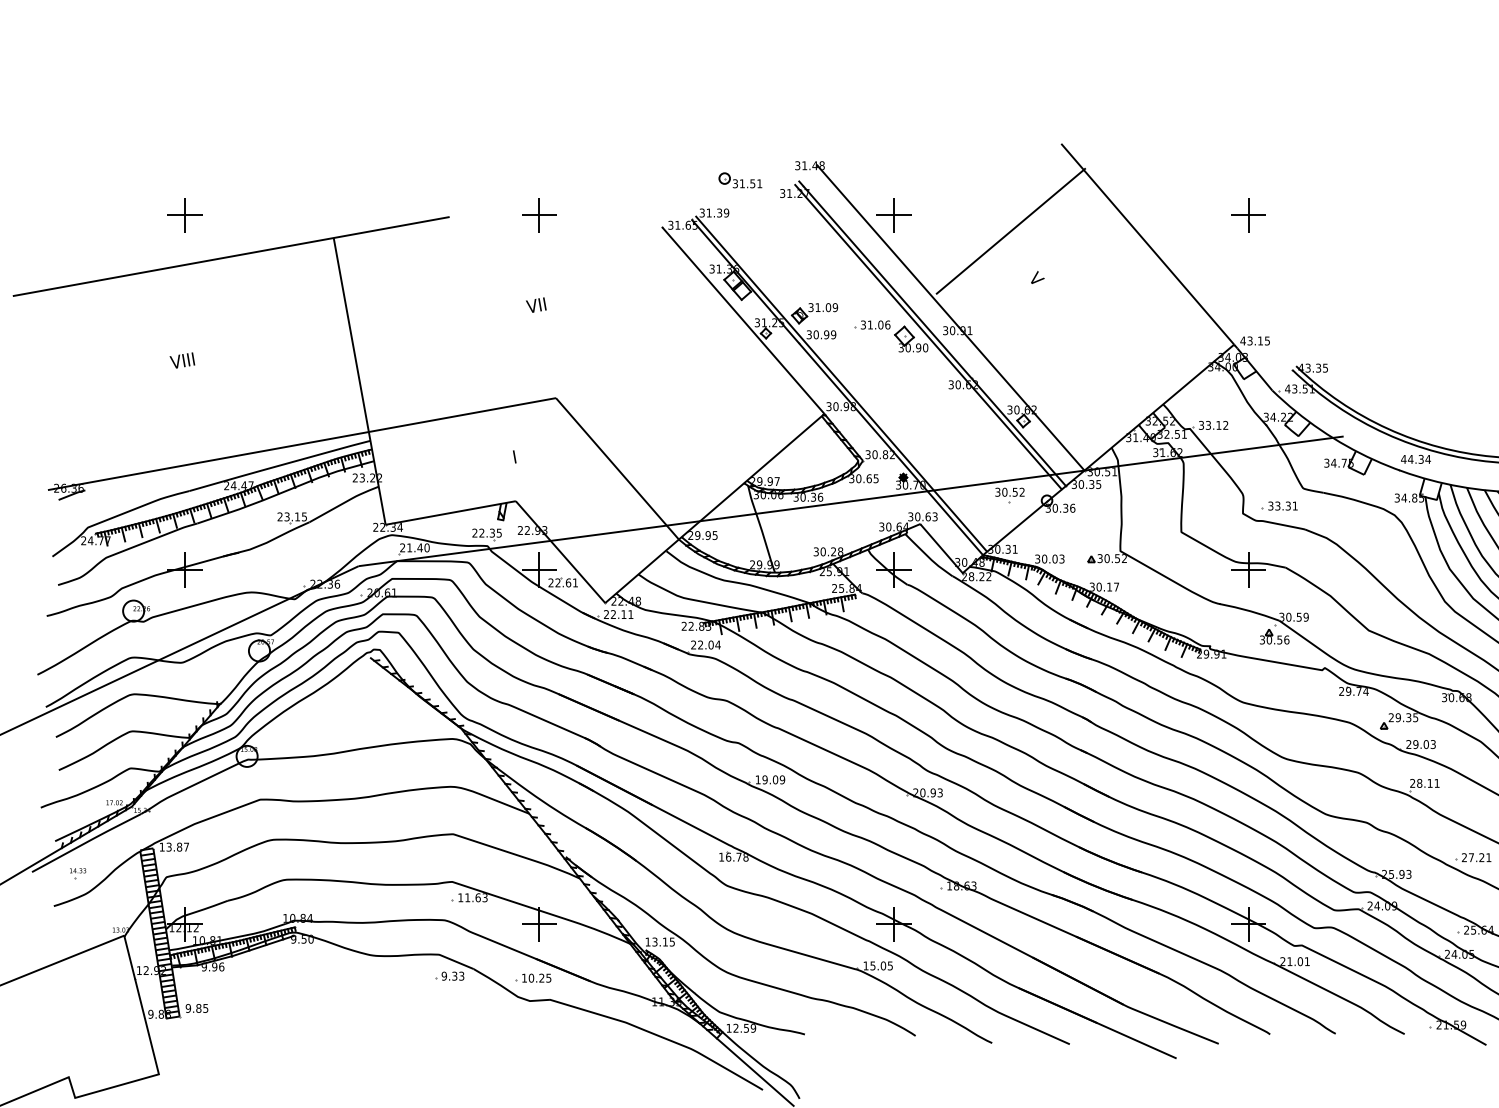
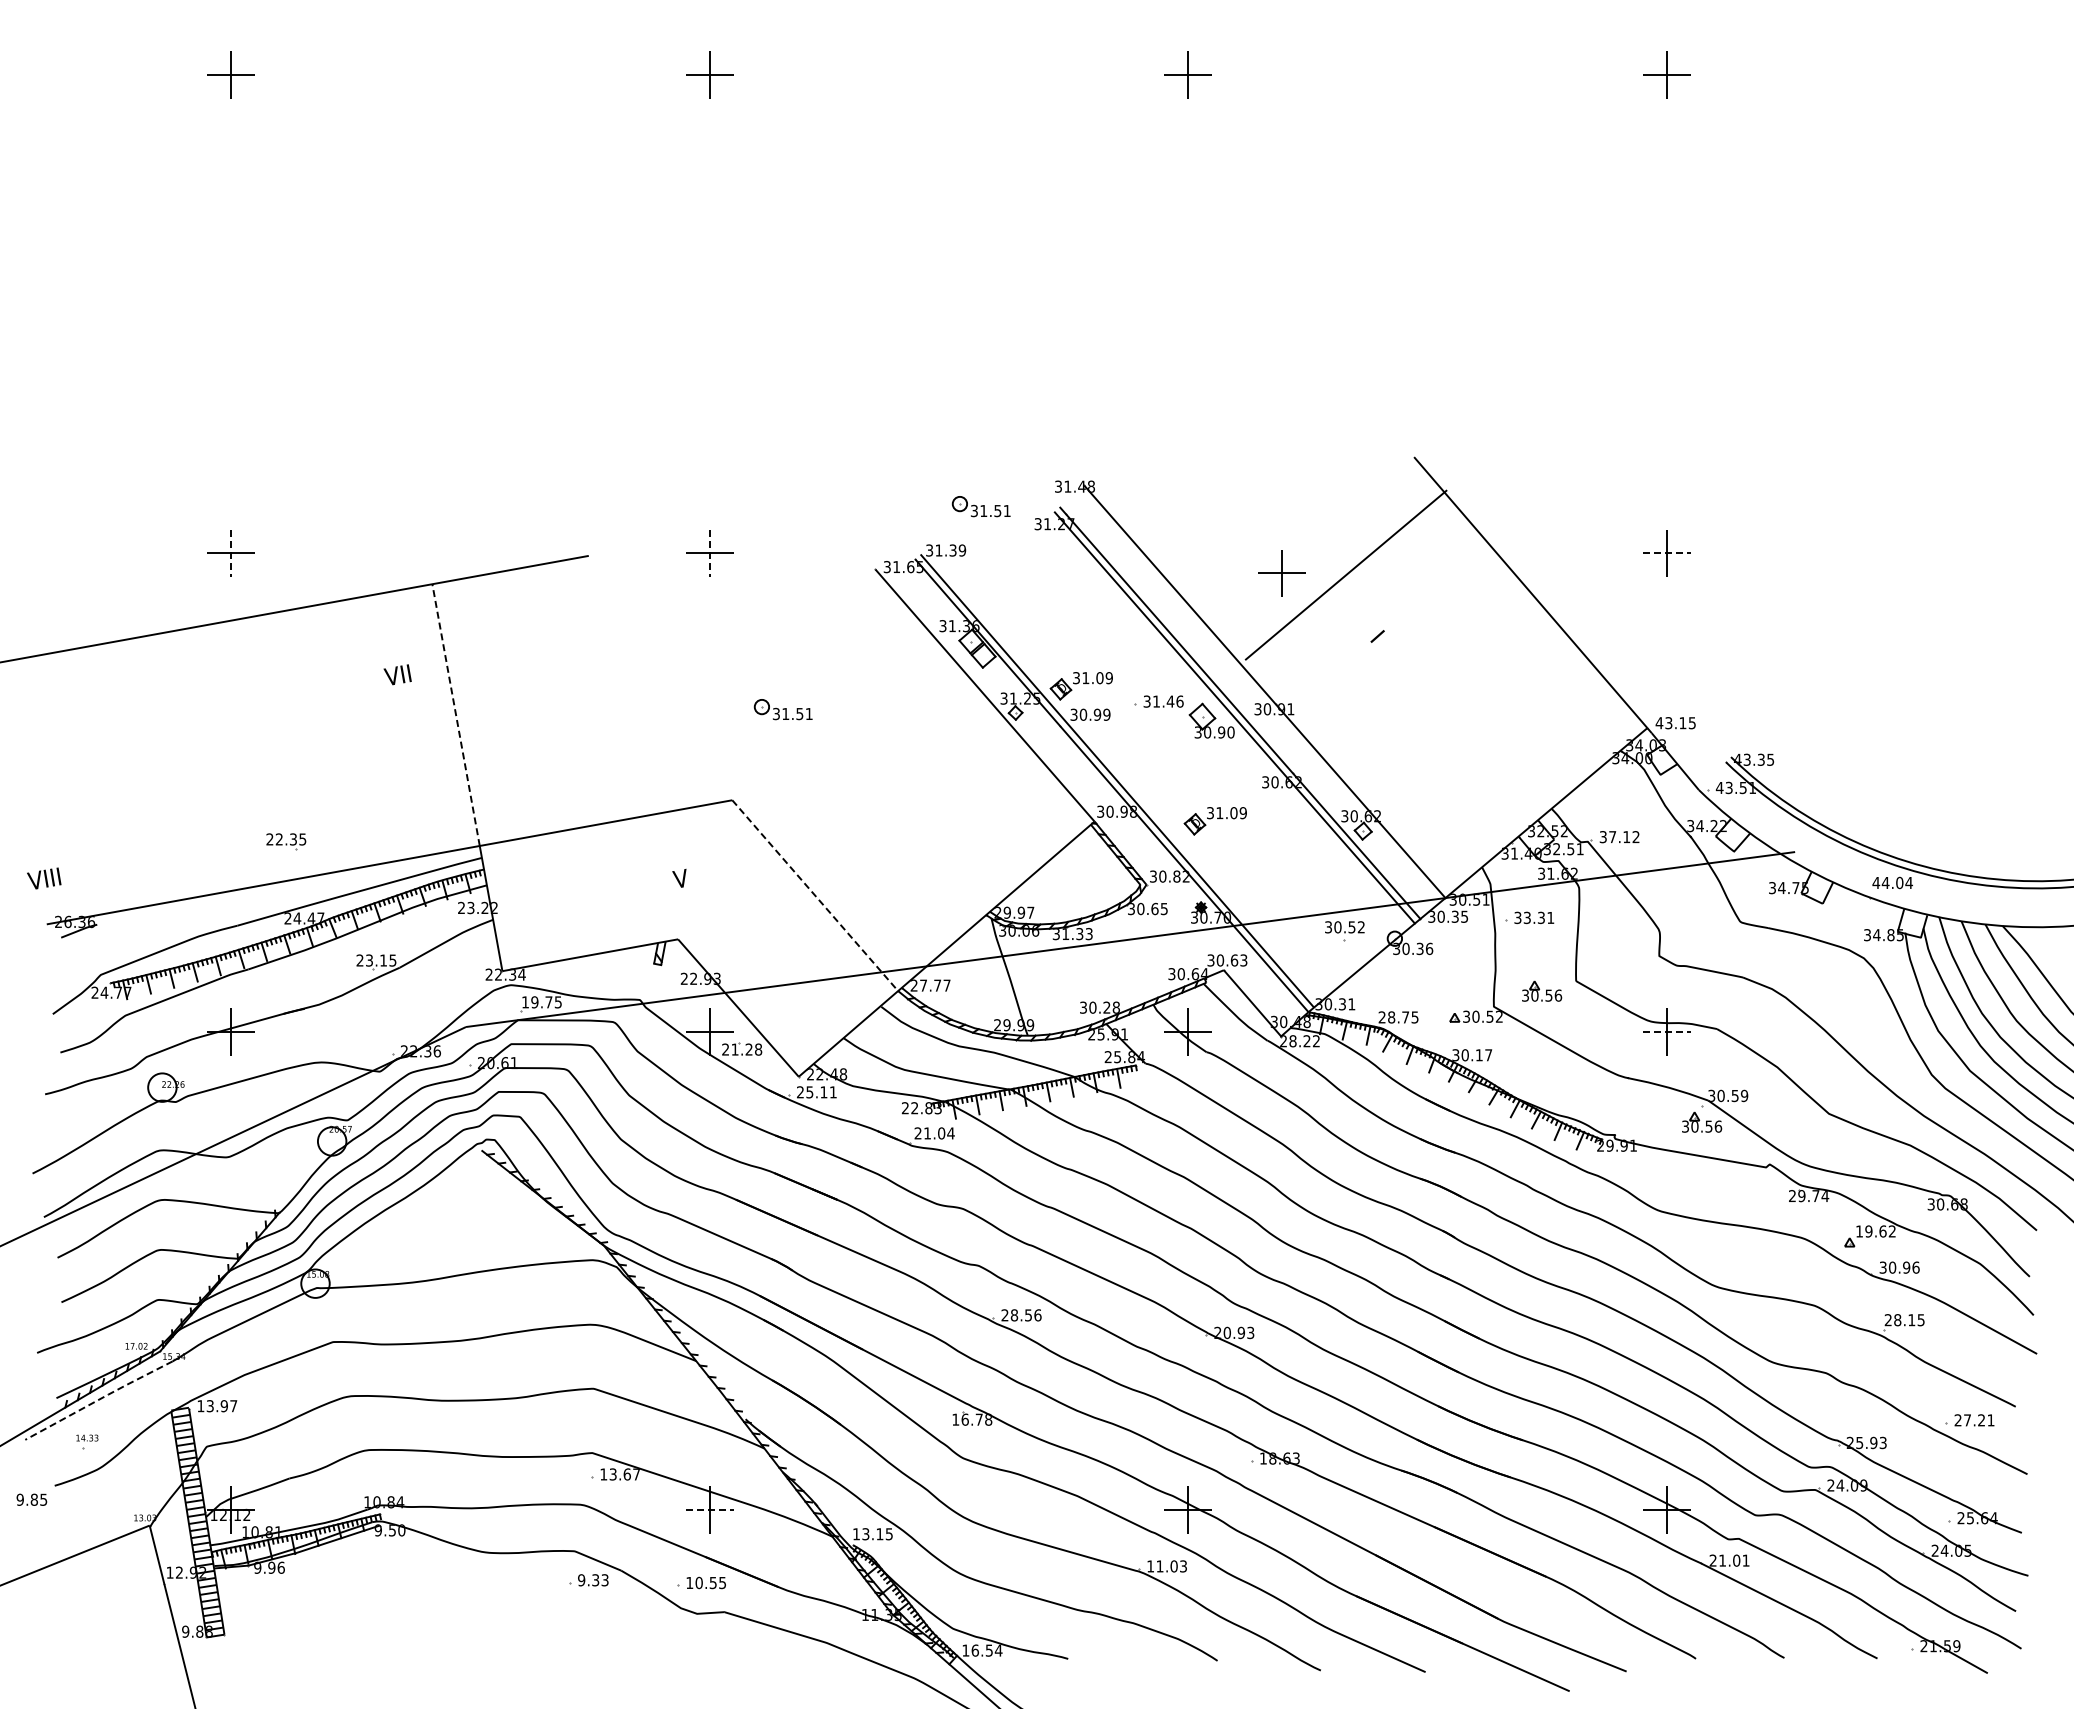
line: (184, 215) -> (231, 553), solid -> dashed
line: (539, 215) -> (709, 553), solid -> dashed
part: (893, 215) -> (1281, 573), moved
line: (1248, 215) -> (1666, 553), solid -> dashed
text: (1036, 277) -> (1380, 637), V -> I
text: (536, 304) -> (397, 674), moved
text: (880, 324) -> (1170, 701), 31.06 -> 31.46
part: (593, 330) -> (782, 709), added
line: (350, 334) -> (455, 714), solid -> dashed
text: (182, 360) -> (44, 878), moved
part: (913, 413) -> (1214, 821), added
text: (1208, 425) -> (1612, 837), 33.12 -> 37.12
text: (516, 456) -> (679, 878), I -> V
text: (1421, 459) -> (1899, 882), 44.34 -> 44.04
line: (617, 469) -> (815, 896), solid -> dashed
text: (811, 497) -> (1077, 934), 30.36 -> 31.33
part: (1279, 505) -> (1529, 917), moved
part: (487, 534) -> (286, 841), moved
text: (706, 535) -> (935, 985), 29.95 -> 27.77
part: (1156, 539) -> (1542, 990), added
text: (415, 548) -> (542, 1002), 21.40 -> 19.75
text: (1049, 559) -> (1398, 1017), 30.03 -> 28.75
line: (1248, 569) -> (1666, 1031), solid -> dashed
text: (566, 582) -> (746, 1049), 22.61 -> 21.28
text: (613, 614) -> (809, 1092), 22.11 -> 25.11
text: (700, 645) -> (927, 1133), 22.04 -> 21.04
text: (1403, 717) -> (1875, 1231), 29.35 -> 19.62
text: (1421, 744) -> (1899, 1267), 29.03 -> 30.96
text: (770, 779) -> (1021, 1315), 19.09 -> 28.56
text: (1436, 783) -> (1920, 1320), 28.11 -> 28.15
line: (87, 842) -> (99, 1399), solid -> dashed
text: (178, 847) -> (223, 1406), 13.87 -> 13.97
text: (476, 897) -> (624, 1474), 11.63 -> 13.67
line: (539, 924) -> (709, 1510), solid -> dashed
text: (881, 965) -> (1171, 1566), 15.05 -> 11.03
text: (541, 977) -> (712, 1582), 10.25 -> 10.55
text: (196, 1008) -> (31, 1499), moved
text: (744, 1028) -> (986, 1650), 12.59 -> 16.54

